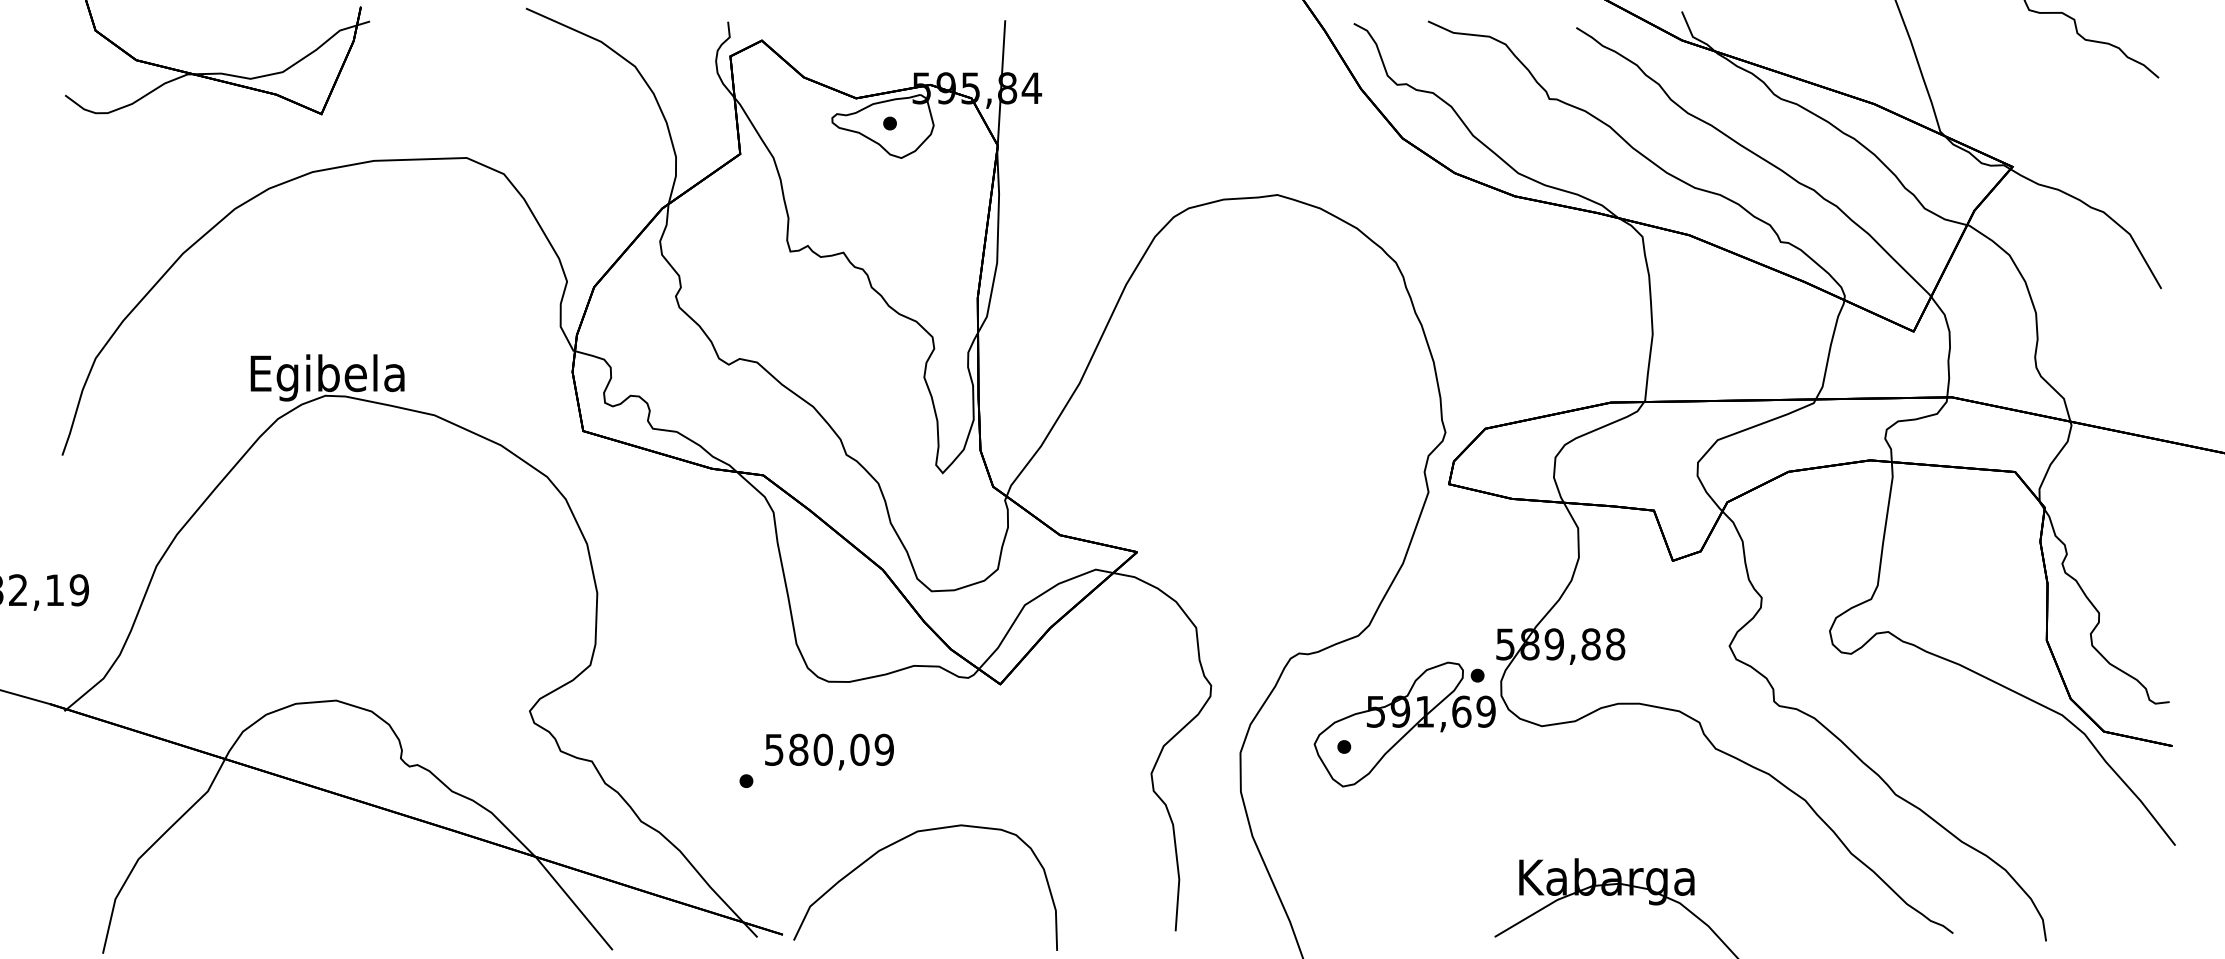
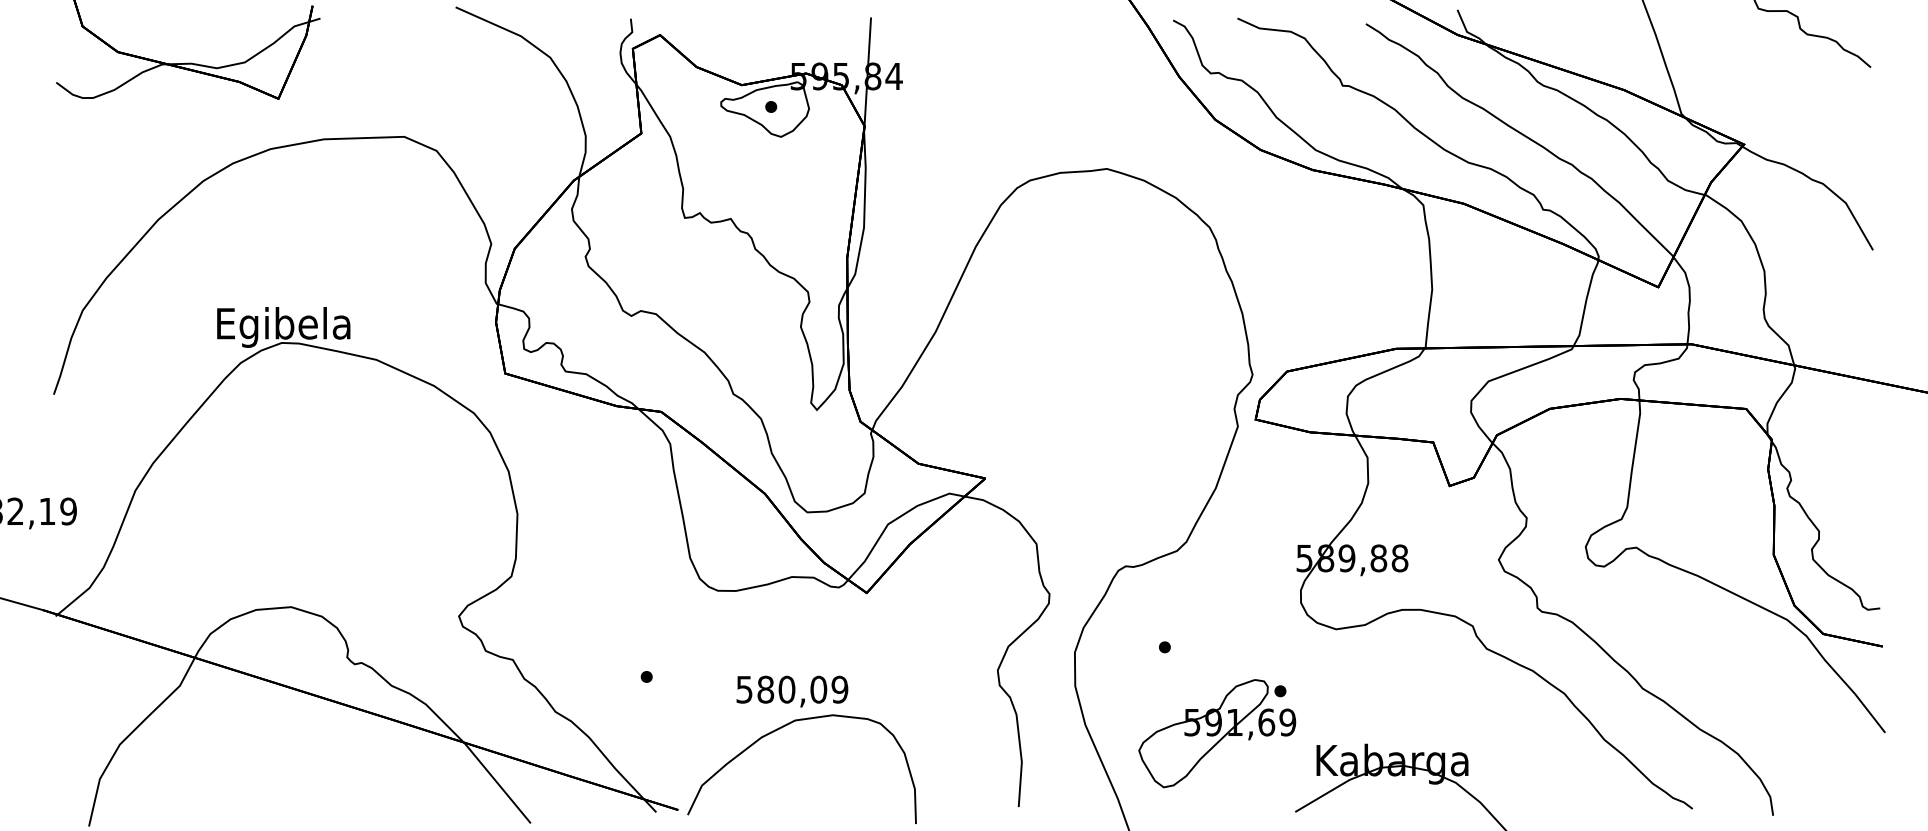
part: (1404, 724) -> (1217, 733), moved
text: (829, 751) -> (792, 691), moved

